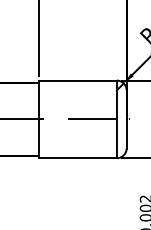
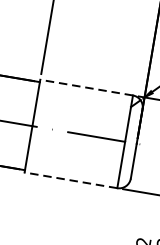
line: (78, 80) -> (87, 87), solid -> dashed
line: (78, 158) -> (71, 180), solid -> dashed

